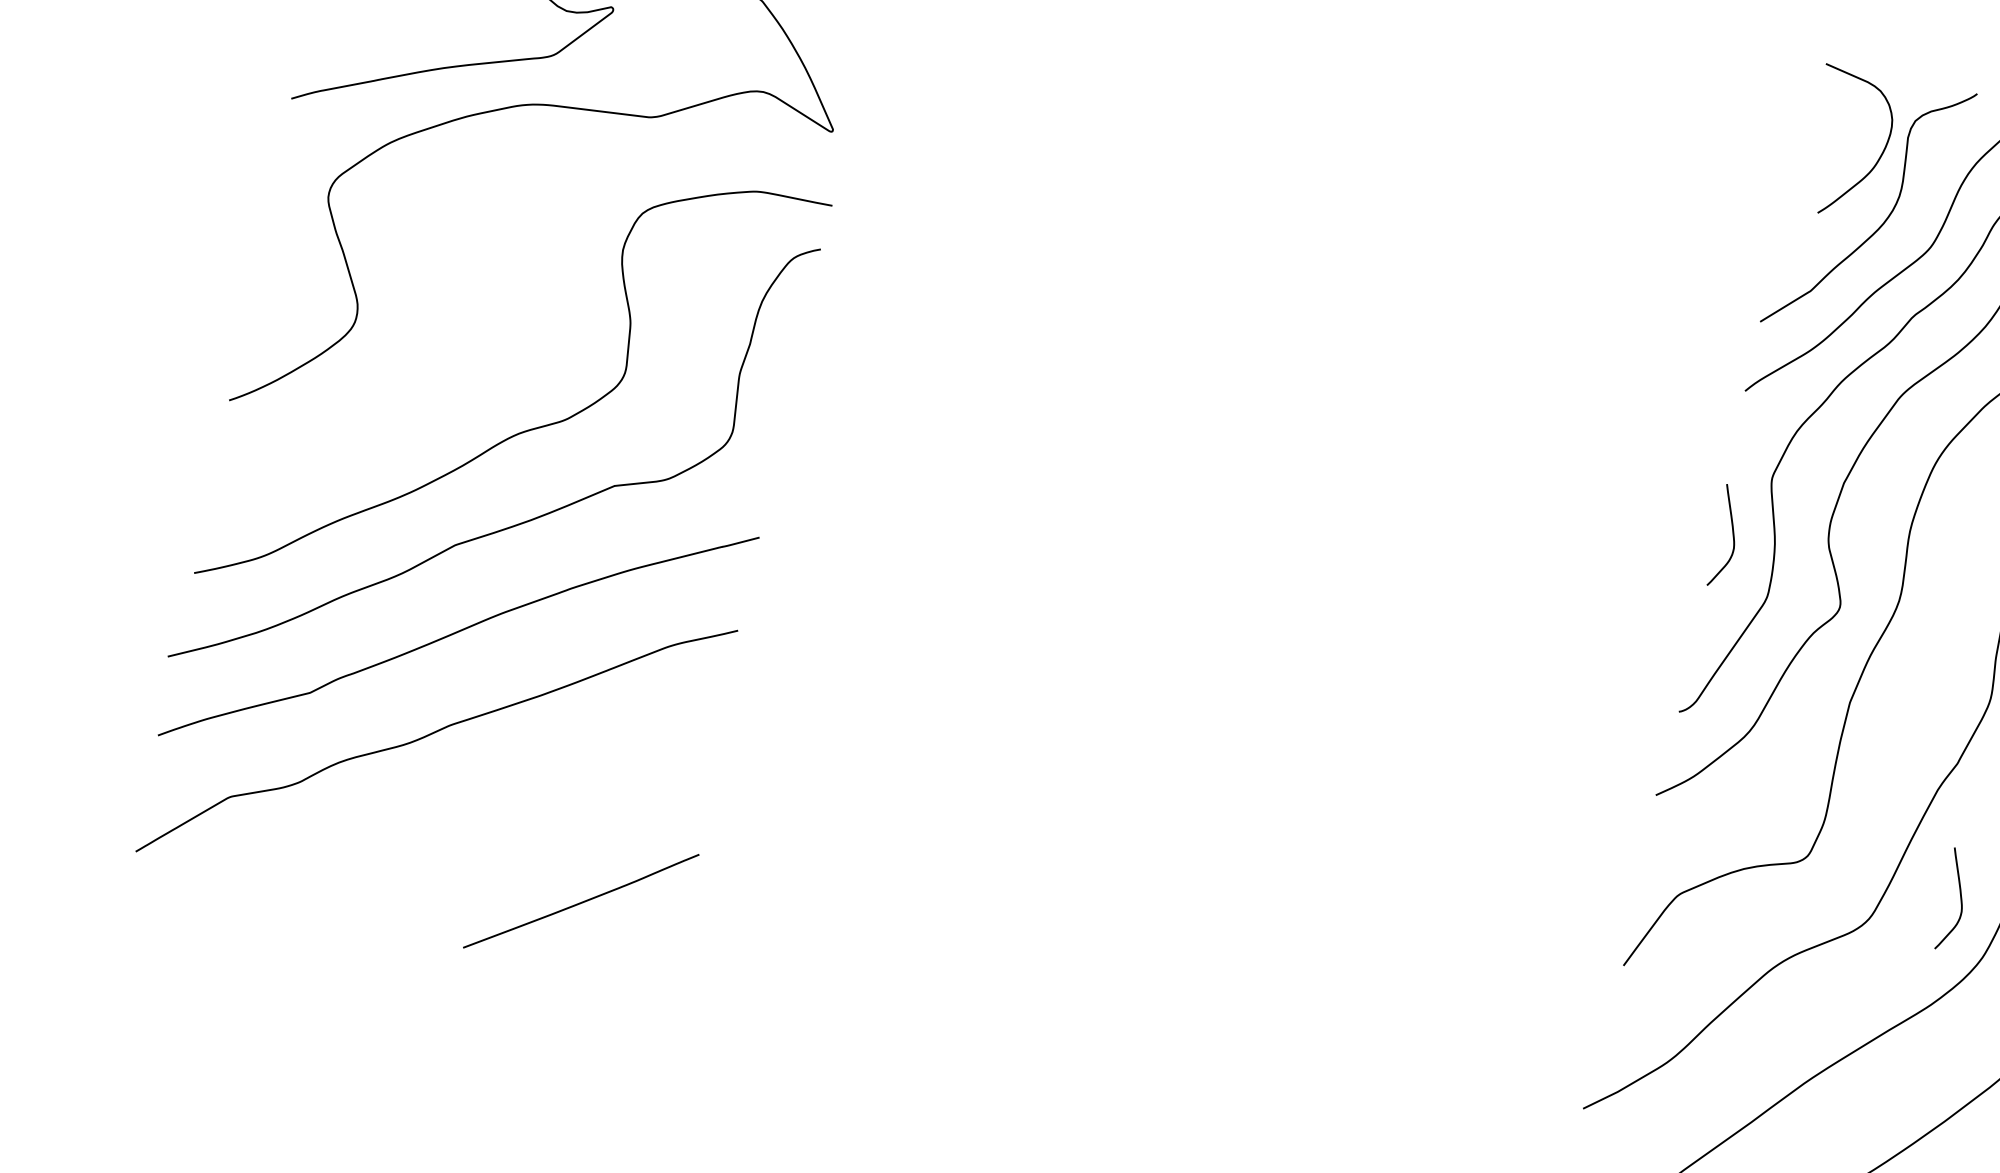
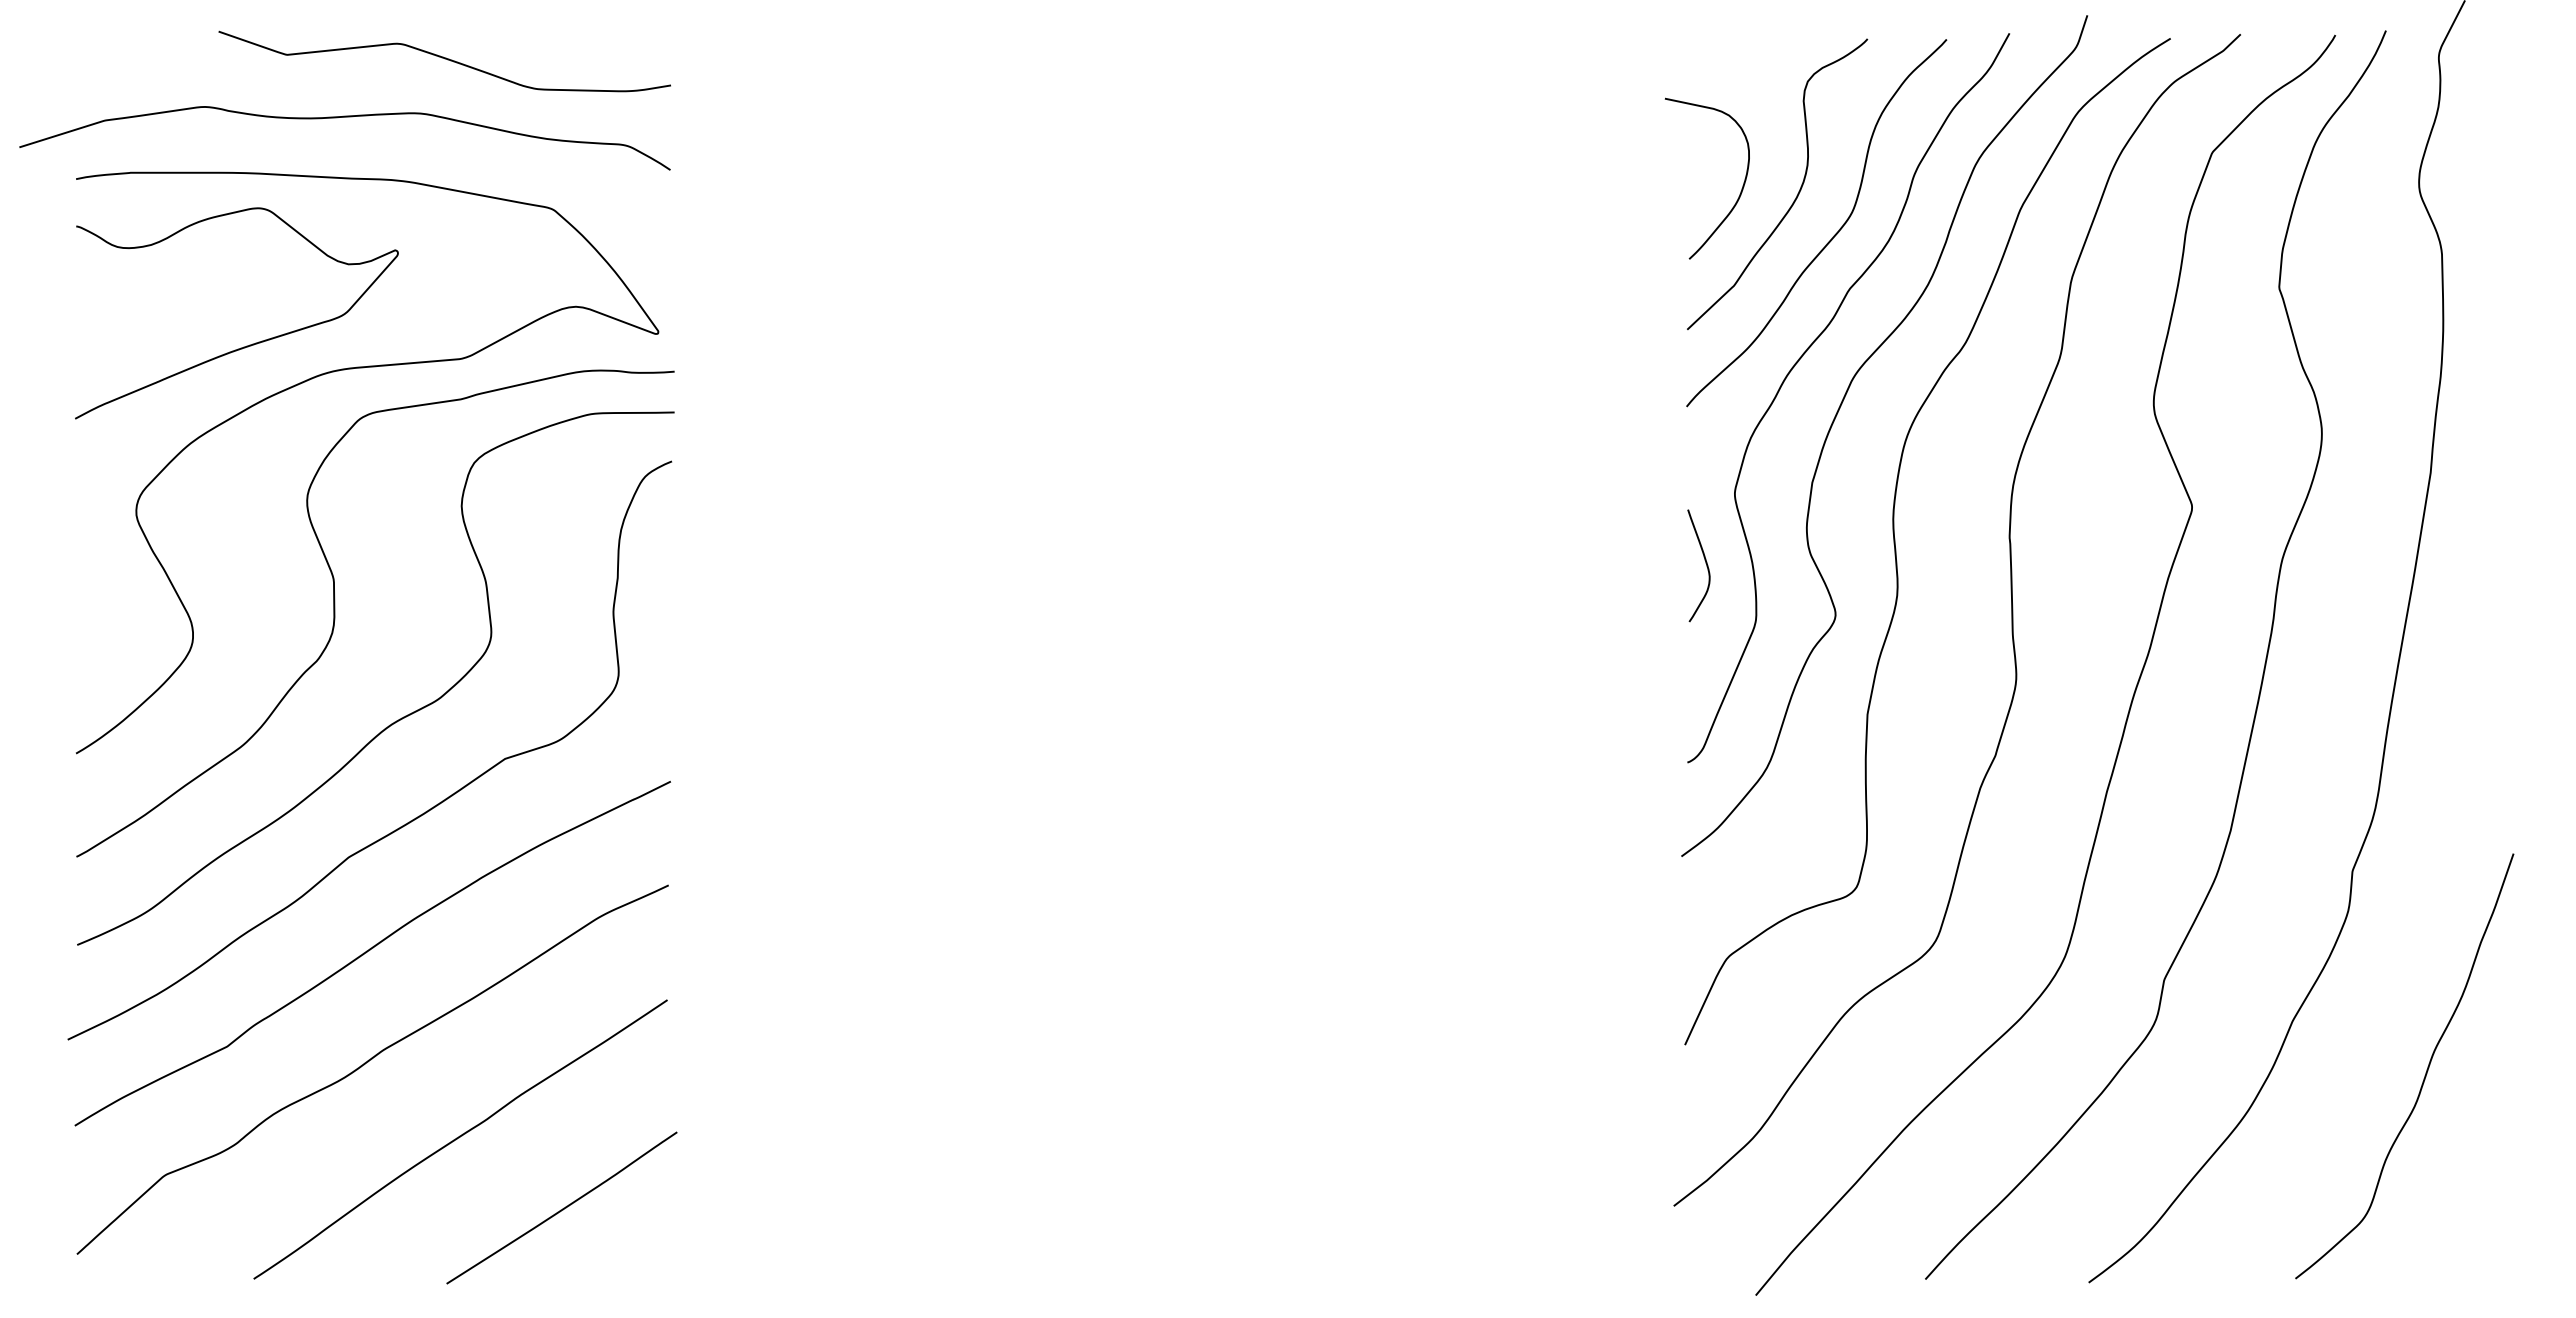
curve: (1878, 159) -> (1741, 188), moved
curve: (489, 323) -> (335, 613), added
curve: (502, 819) -> (459, 1138), added
curve: (1960, 899) -> (2028, 899), removed

